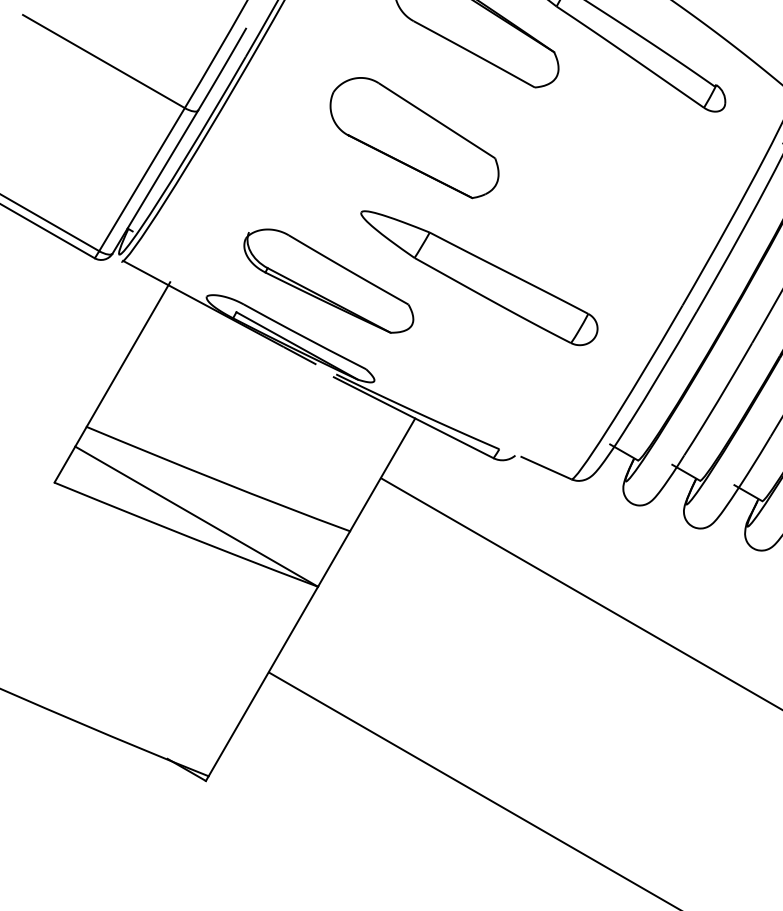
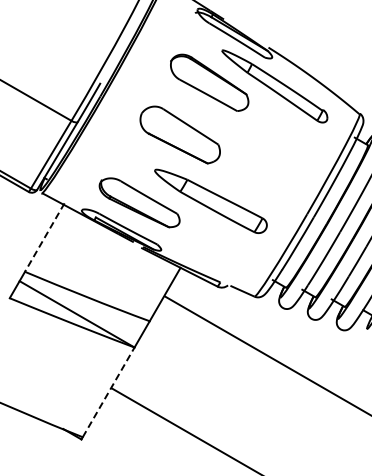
line: (127, 354) -> (44, 237), solid -> dashed
line: (263, 681) -> (108, 392), solid -> dashed

